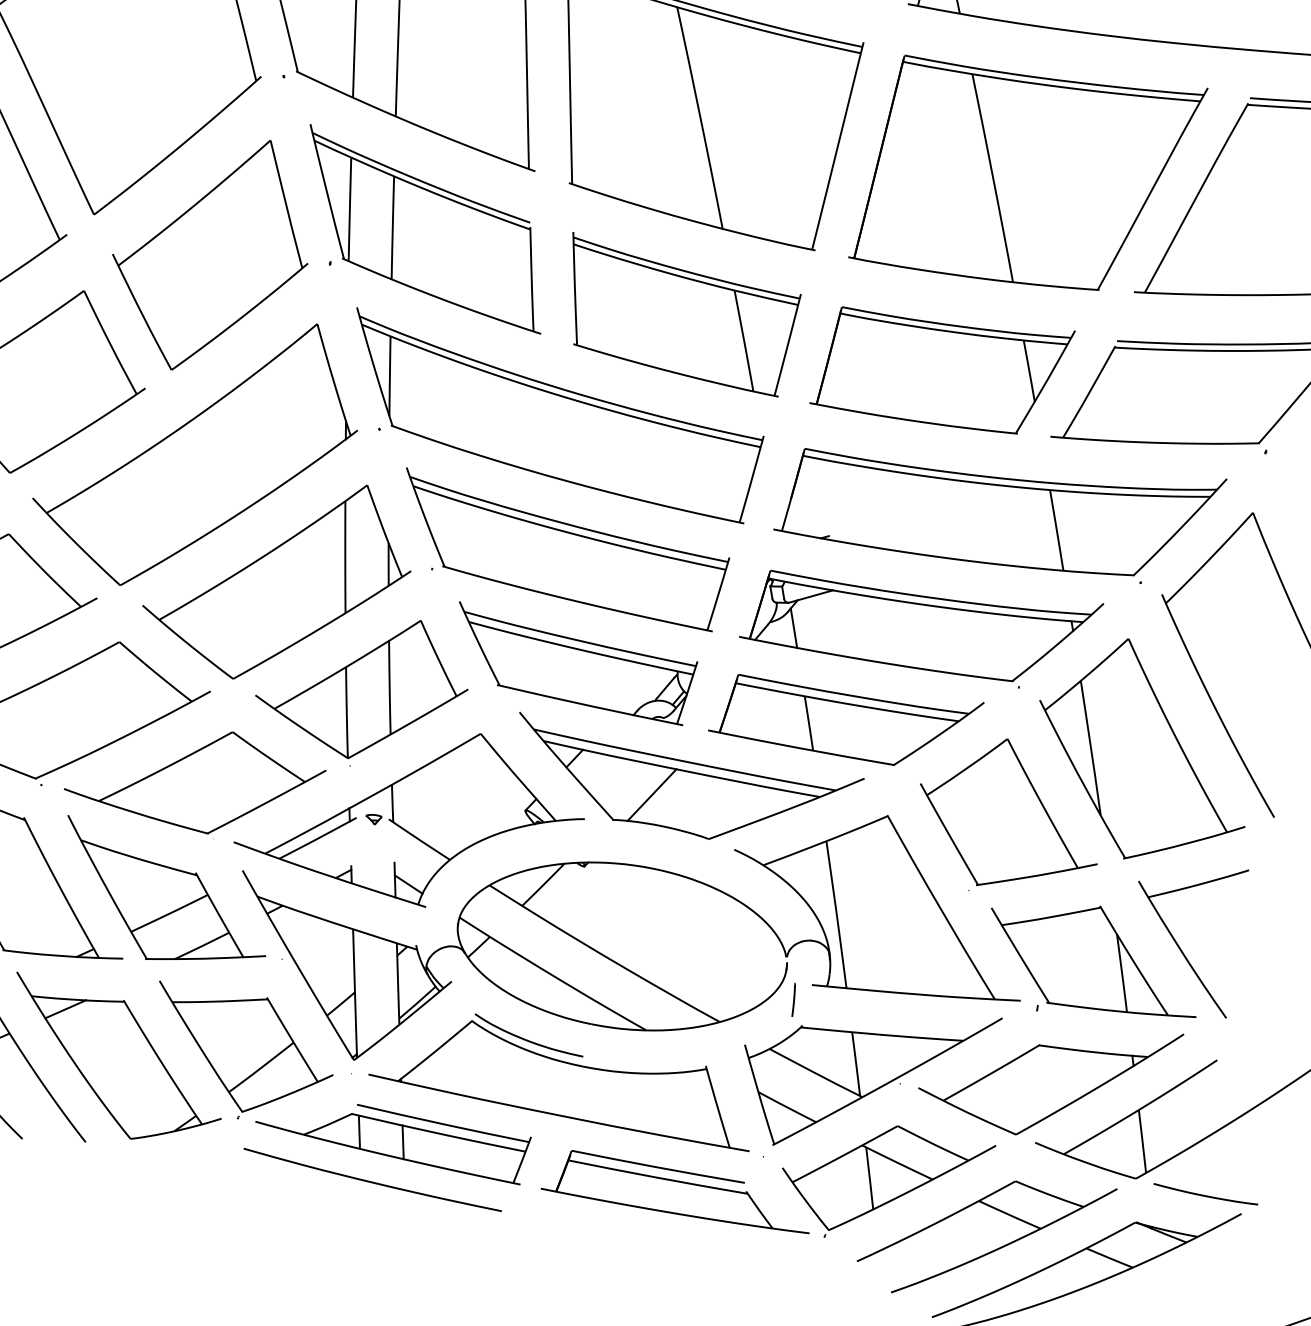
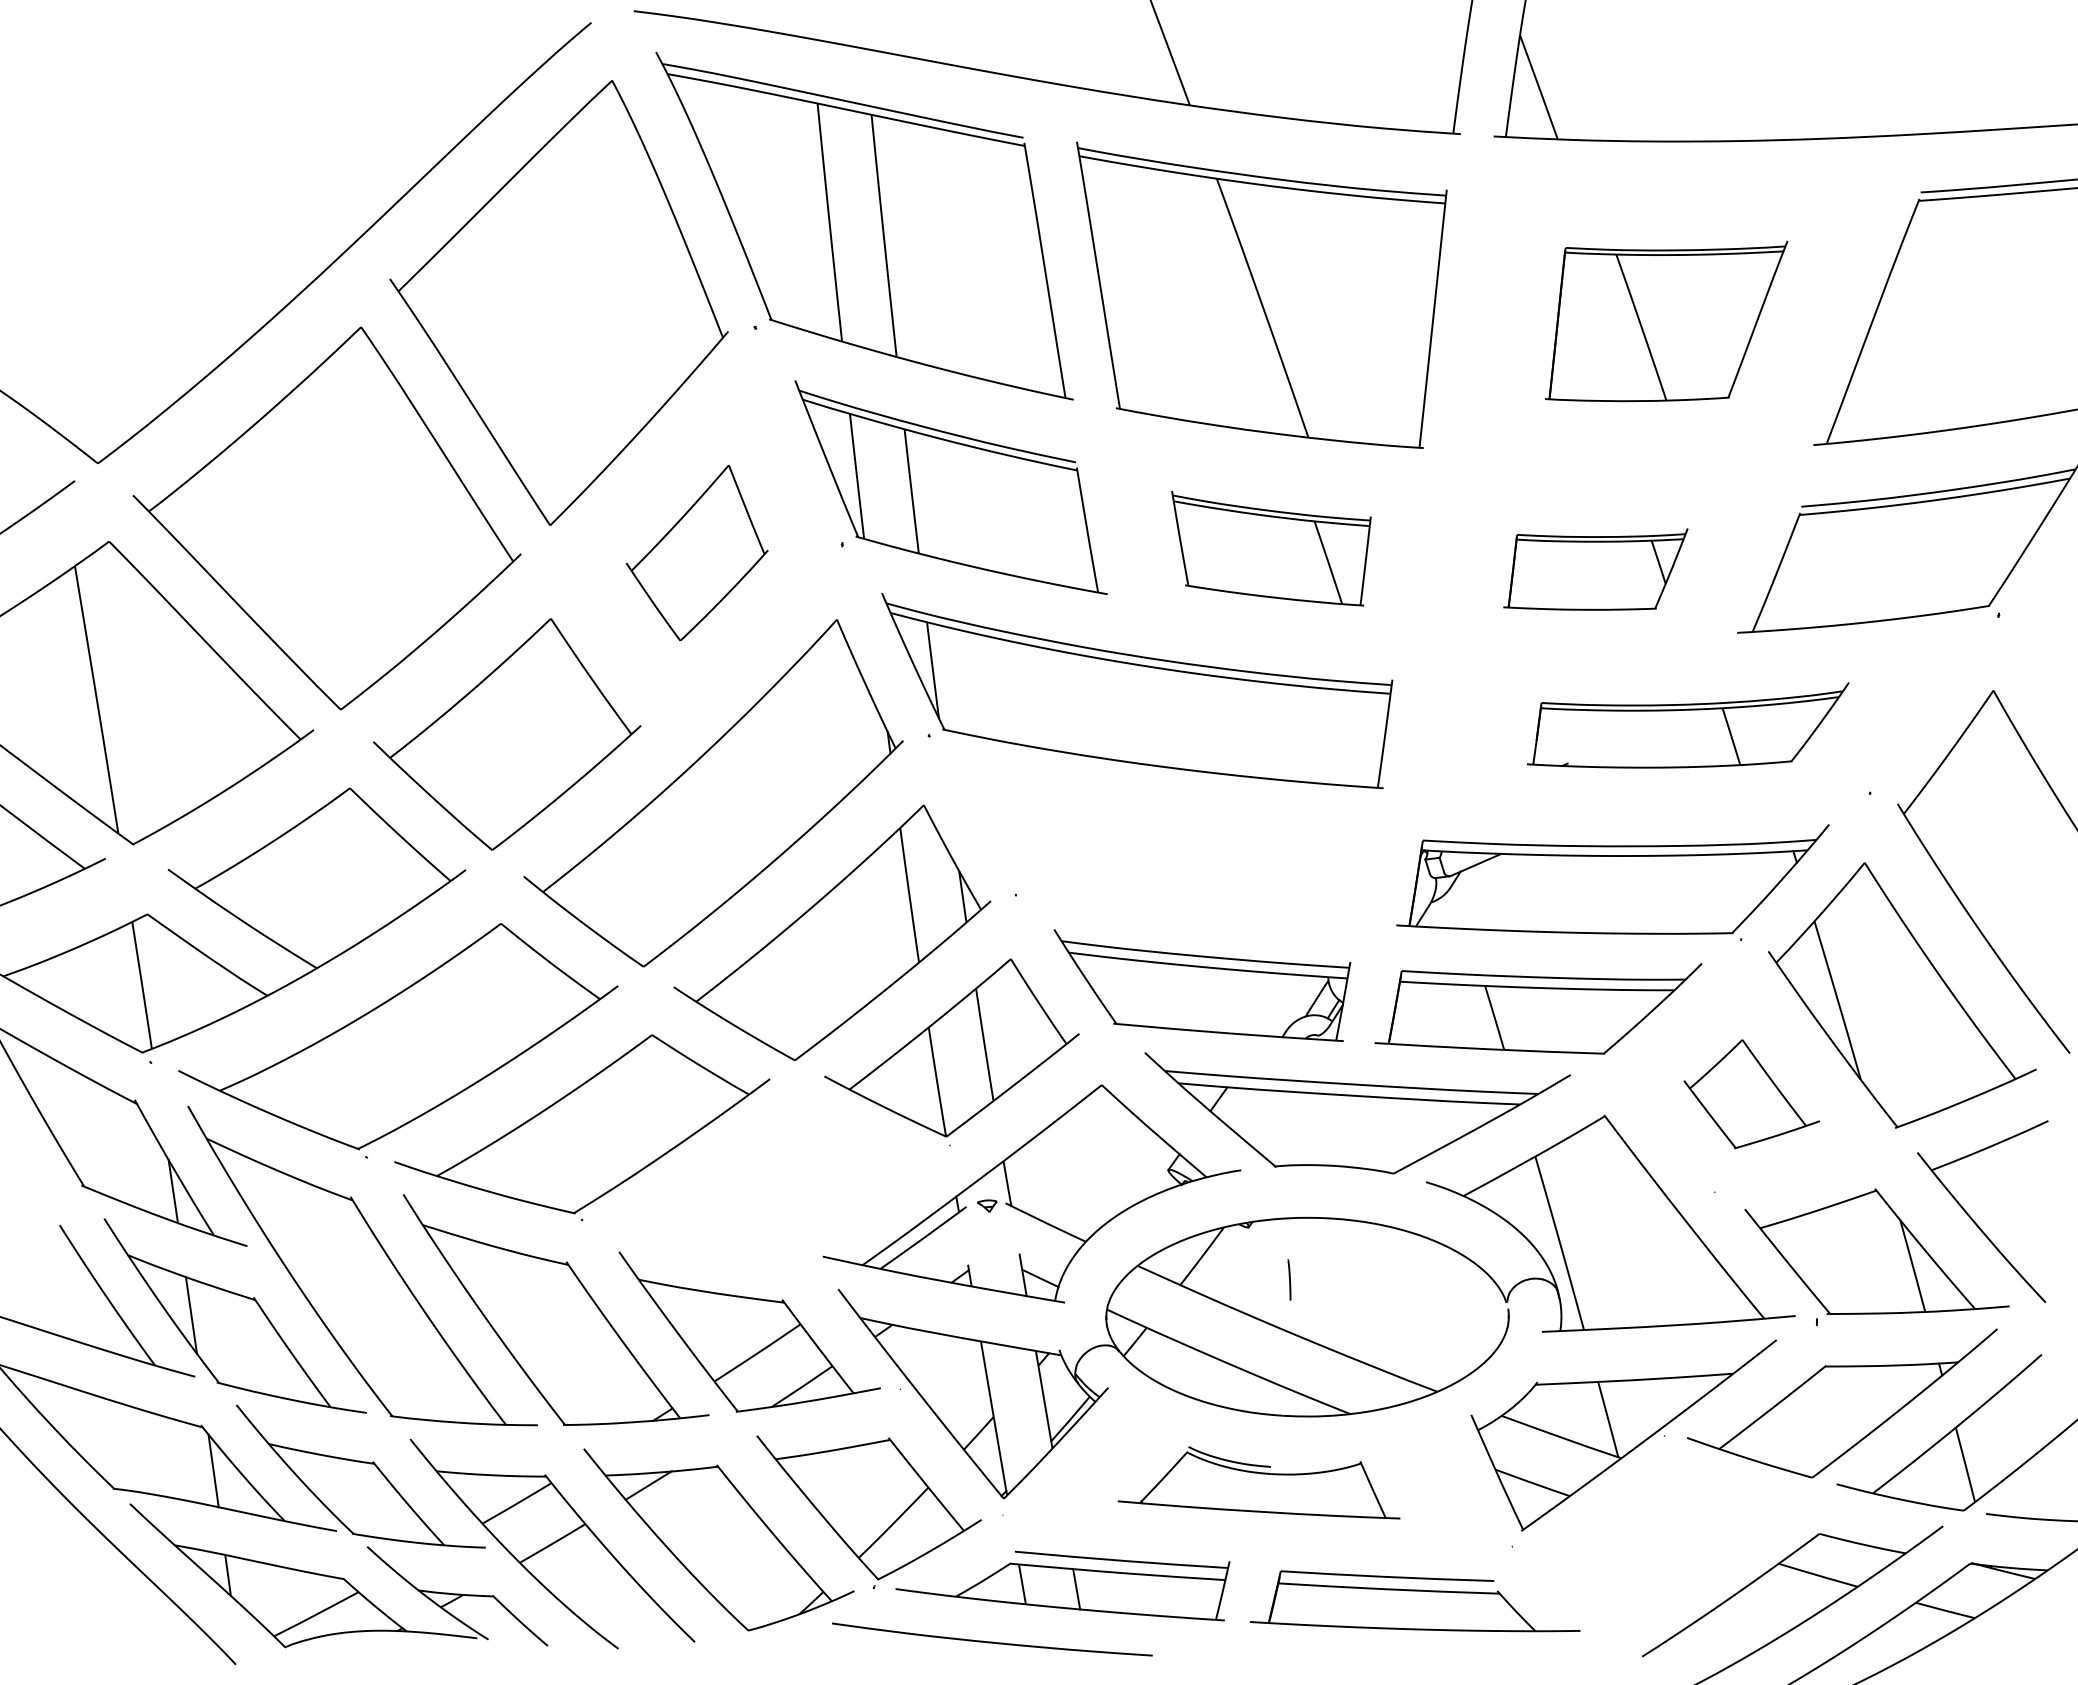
part: (1028, 174) -> (1666, 321), size x0.6
part: (210, 253) -> (696, 552), size x0.6
part: (679, 315) -> (1271, 548), size x0.7
part: (941, 368) -> (1595, 569), size x0.6
part: (999, 505) -> (1687, 724), size x0.6
part: (562, 550) -> (1169, 850), removed
line: (793, 627) -> (1460, 905), removed
part: (194, 780) -> (765, 1189), removed
line: (651, 795) -> (1317, 1130), removed
part: (1009, 815) -> (1751, 1094), size x0.6
line: (793, 999) -> (1289, 1279), moved
part: (563, 1075) -> (1258, 1482), size x0.6
curve: (372, 1181) -> (992, 1641), moved
part: (885, 1184) -> (1663, 1559), removed

